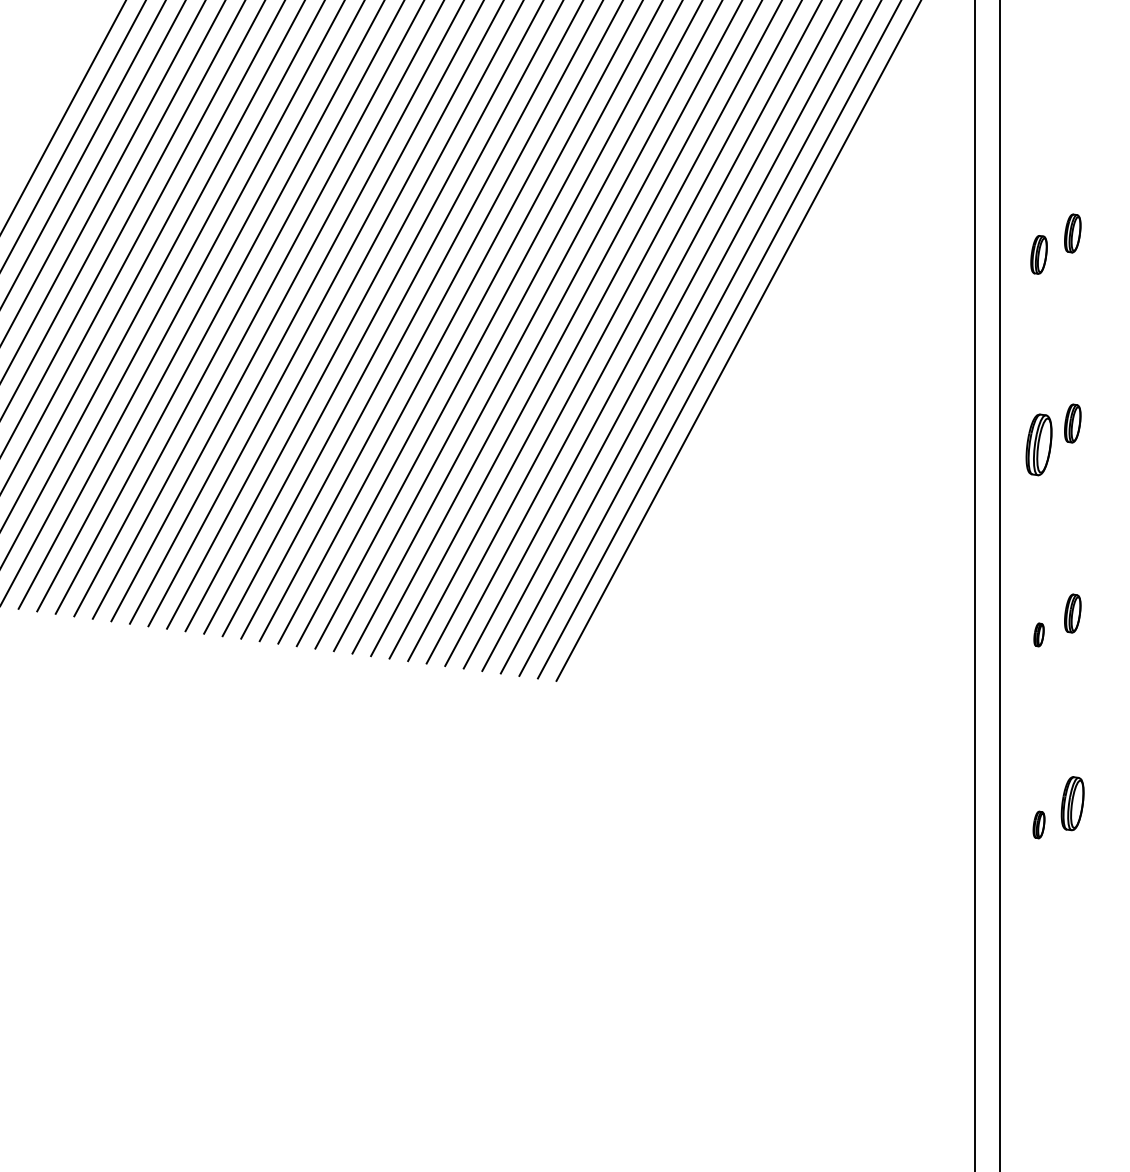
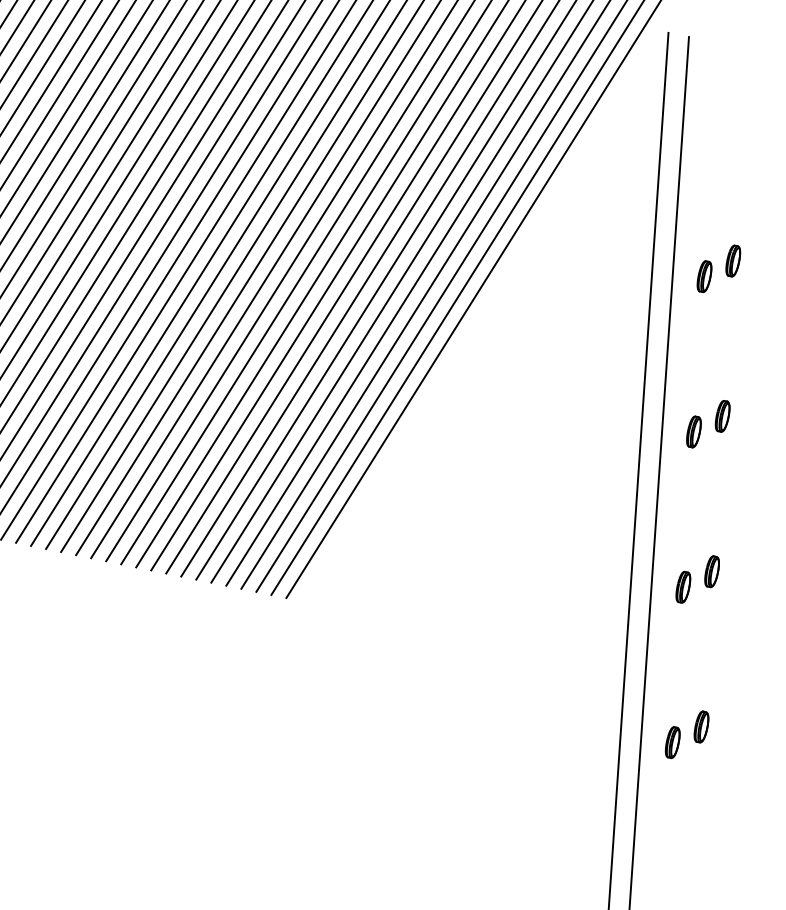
part: (1038, 444) -> (693, 431), size x0.62
part: (1038, 634) -> (682, 586), size x1.67
part: (1072, 803) -> (701, 726), size x0.71
part: (1038, 824) -> (672, 742), size x1.43

